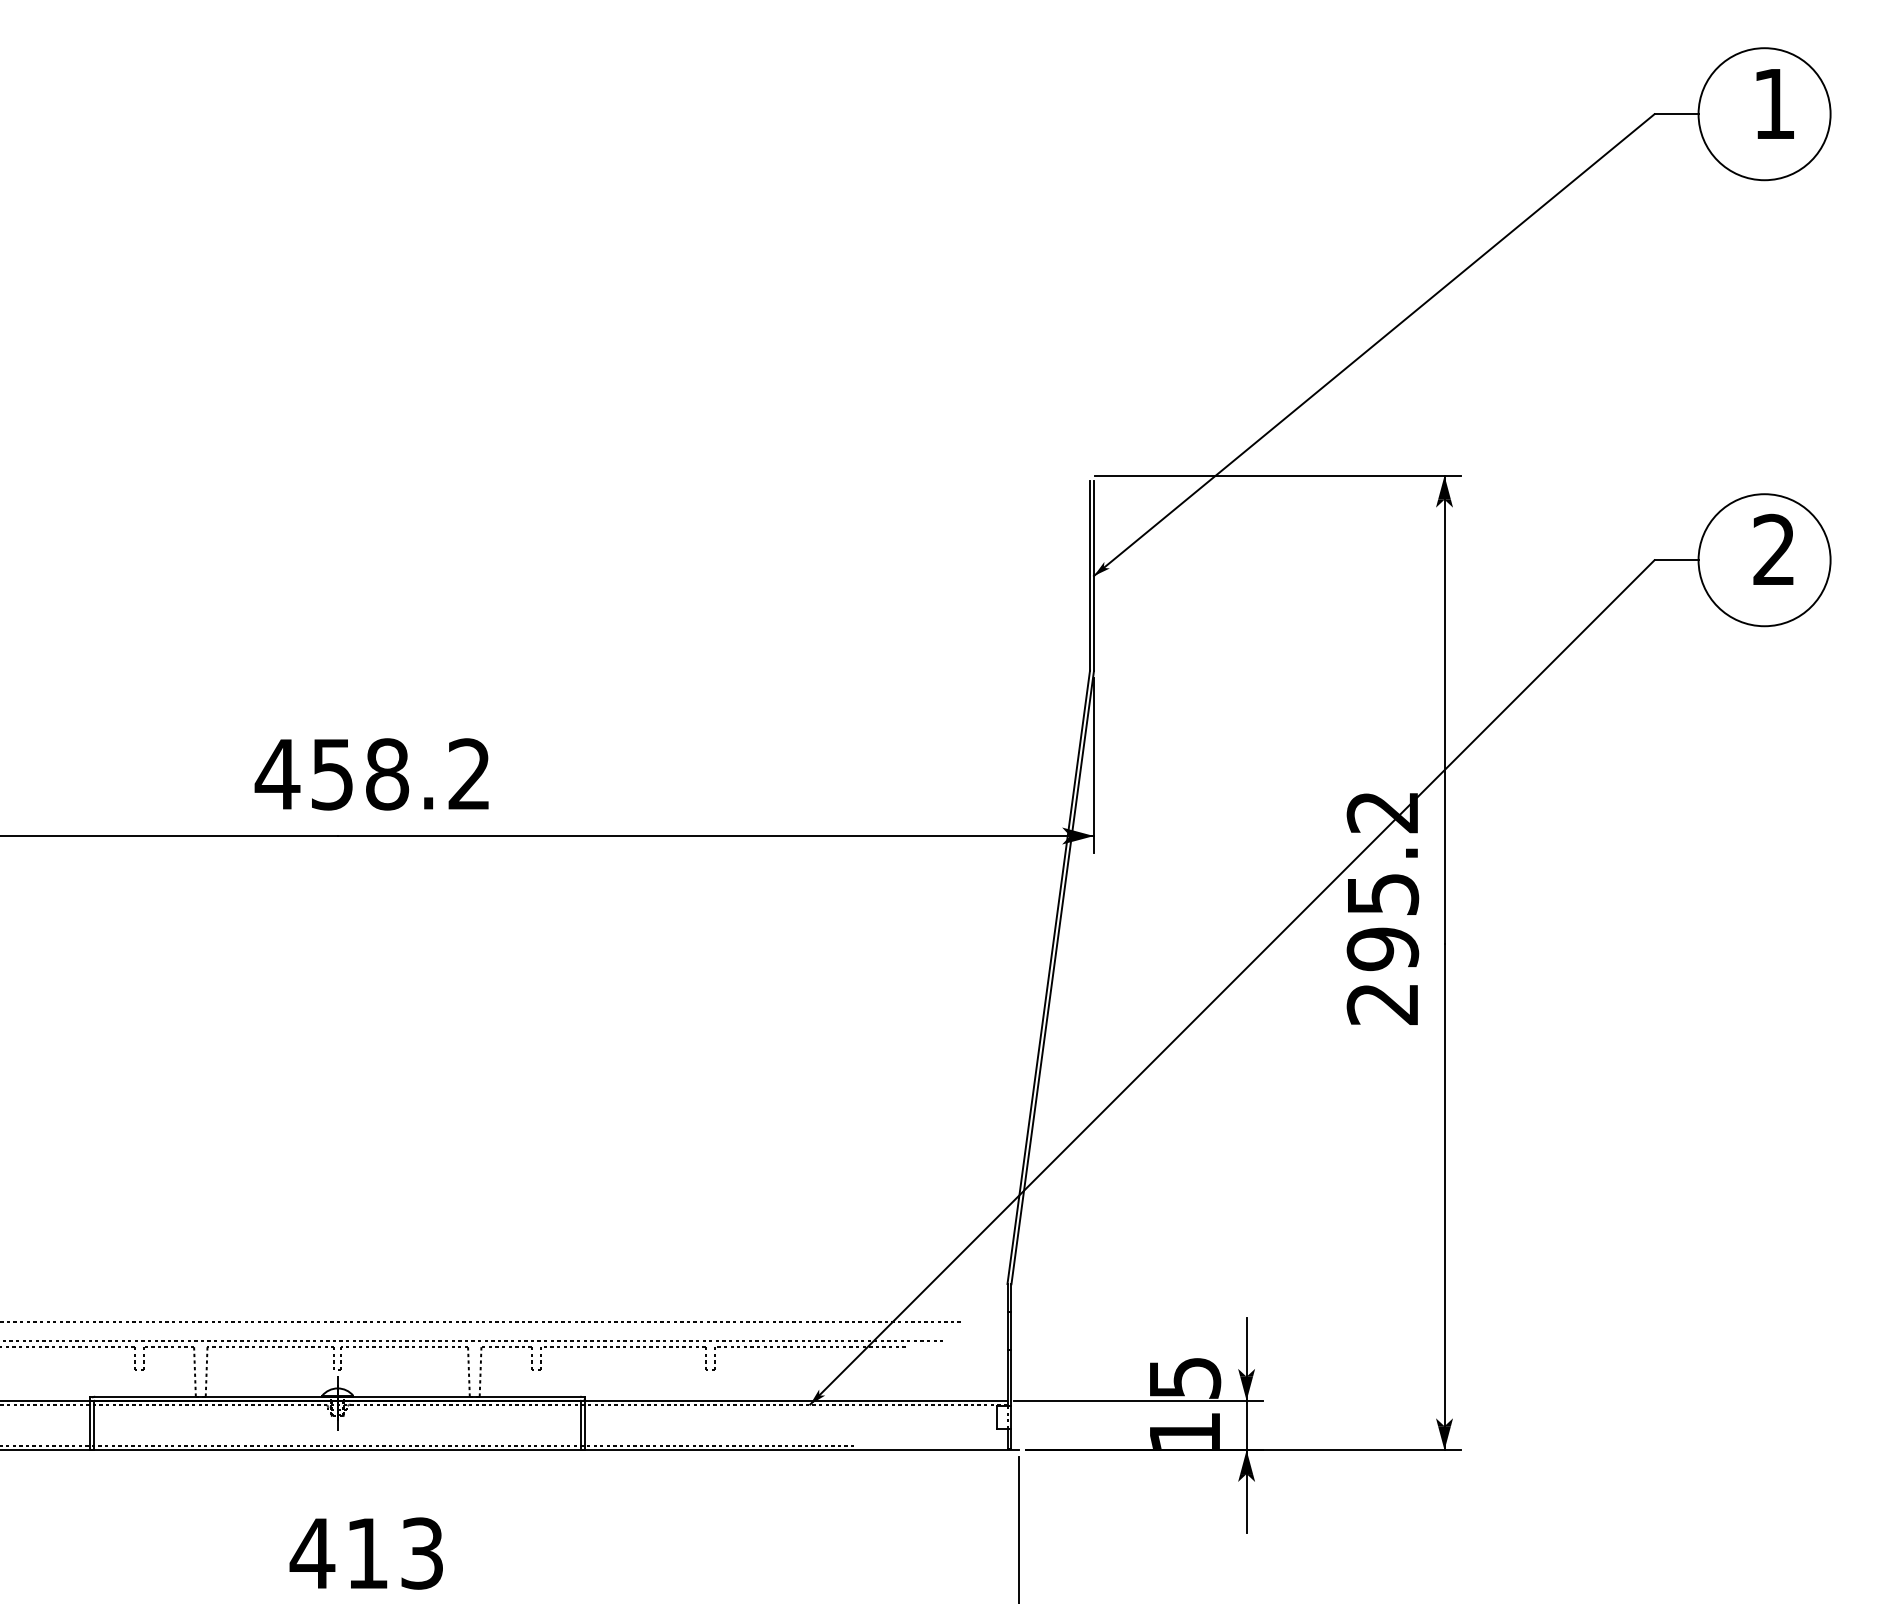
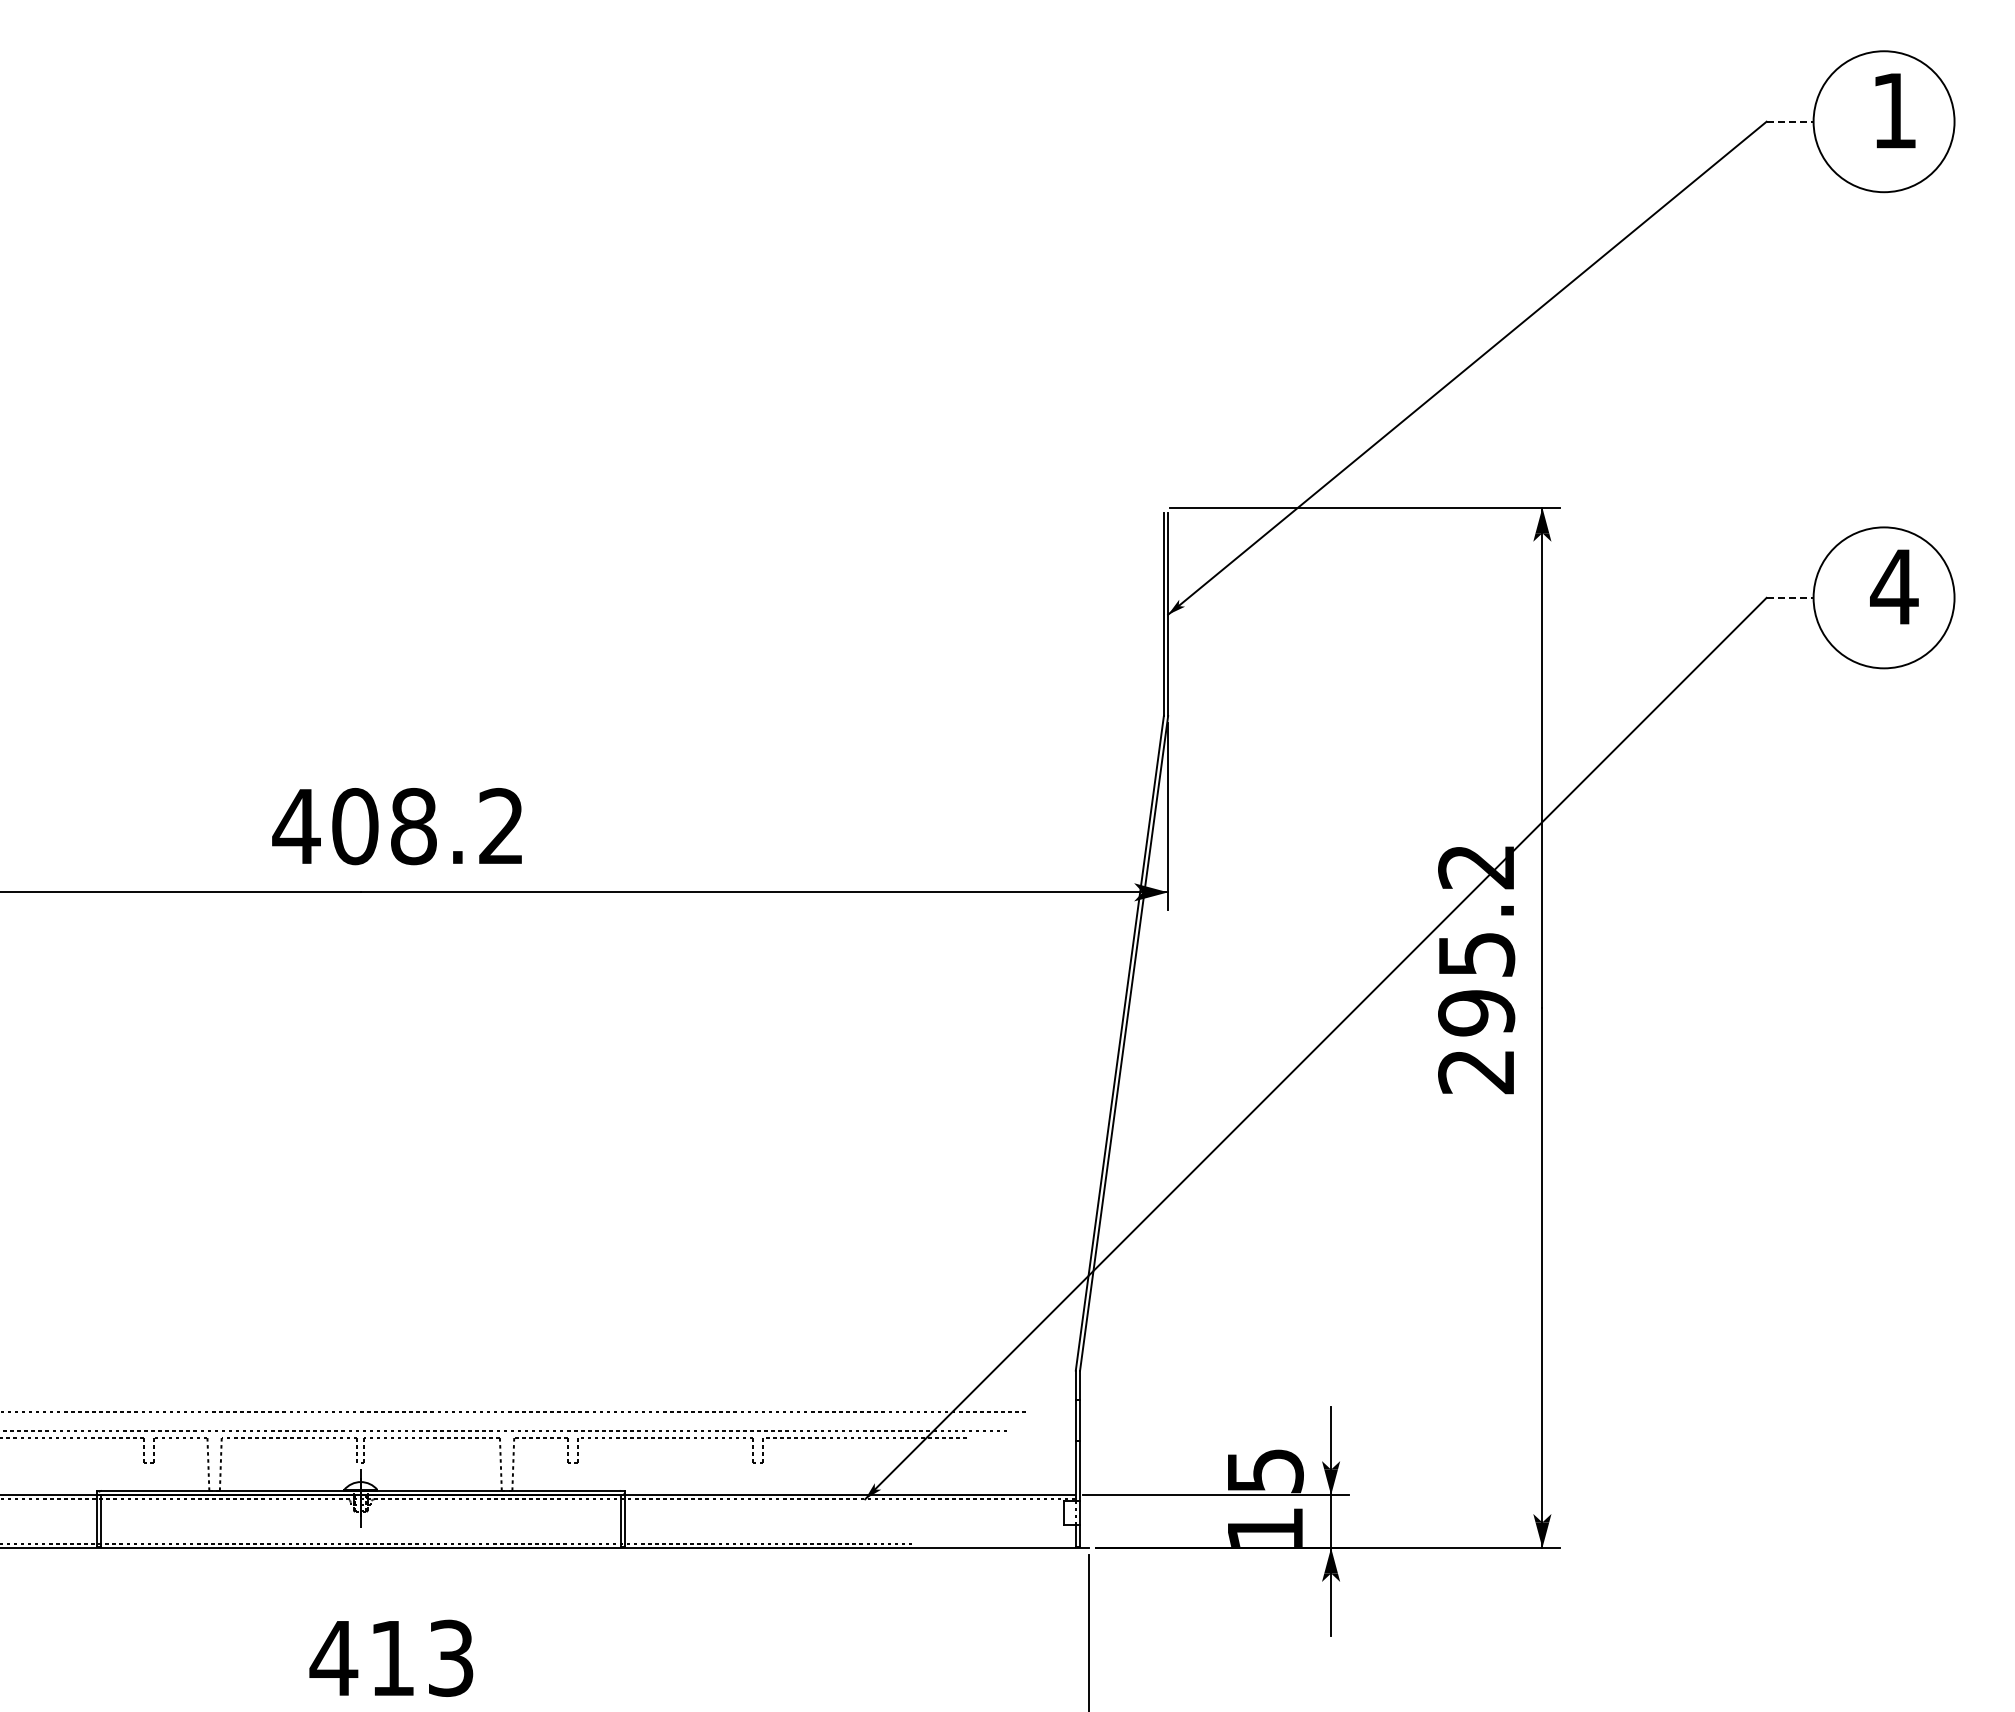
line: (1676, 113) -> (1790, 121), solid -> dashed
text: (1774, 549) -> (1894, 586), 2 -> 4
line: (1676, 559) -> (1790, 597), solid -> dashed
text: (332, 774) -> (355, 826), 458.2 -> 408.2

